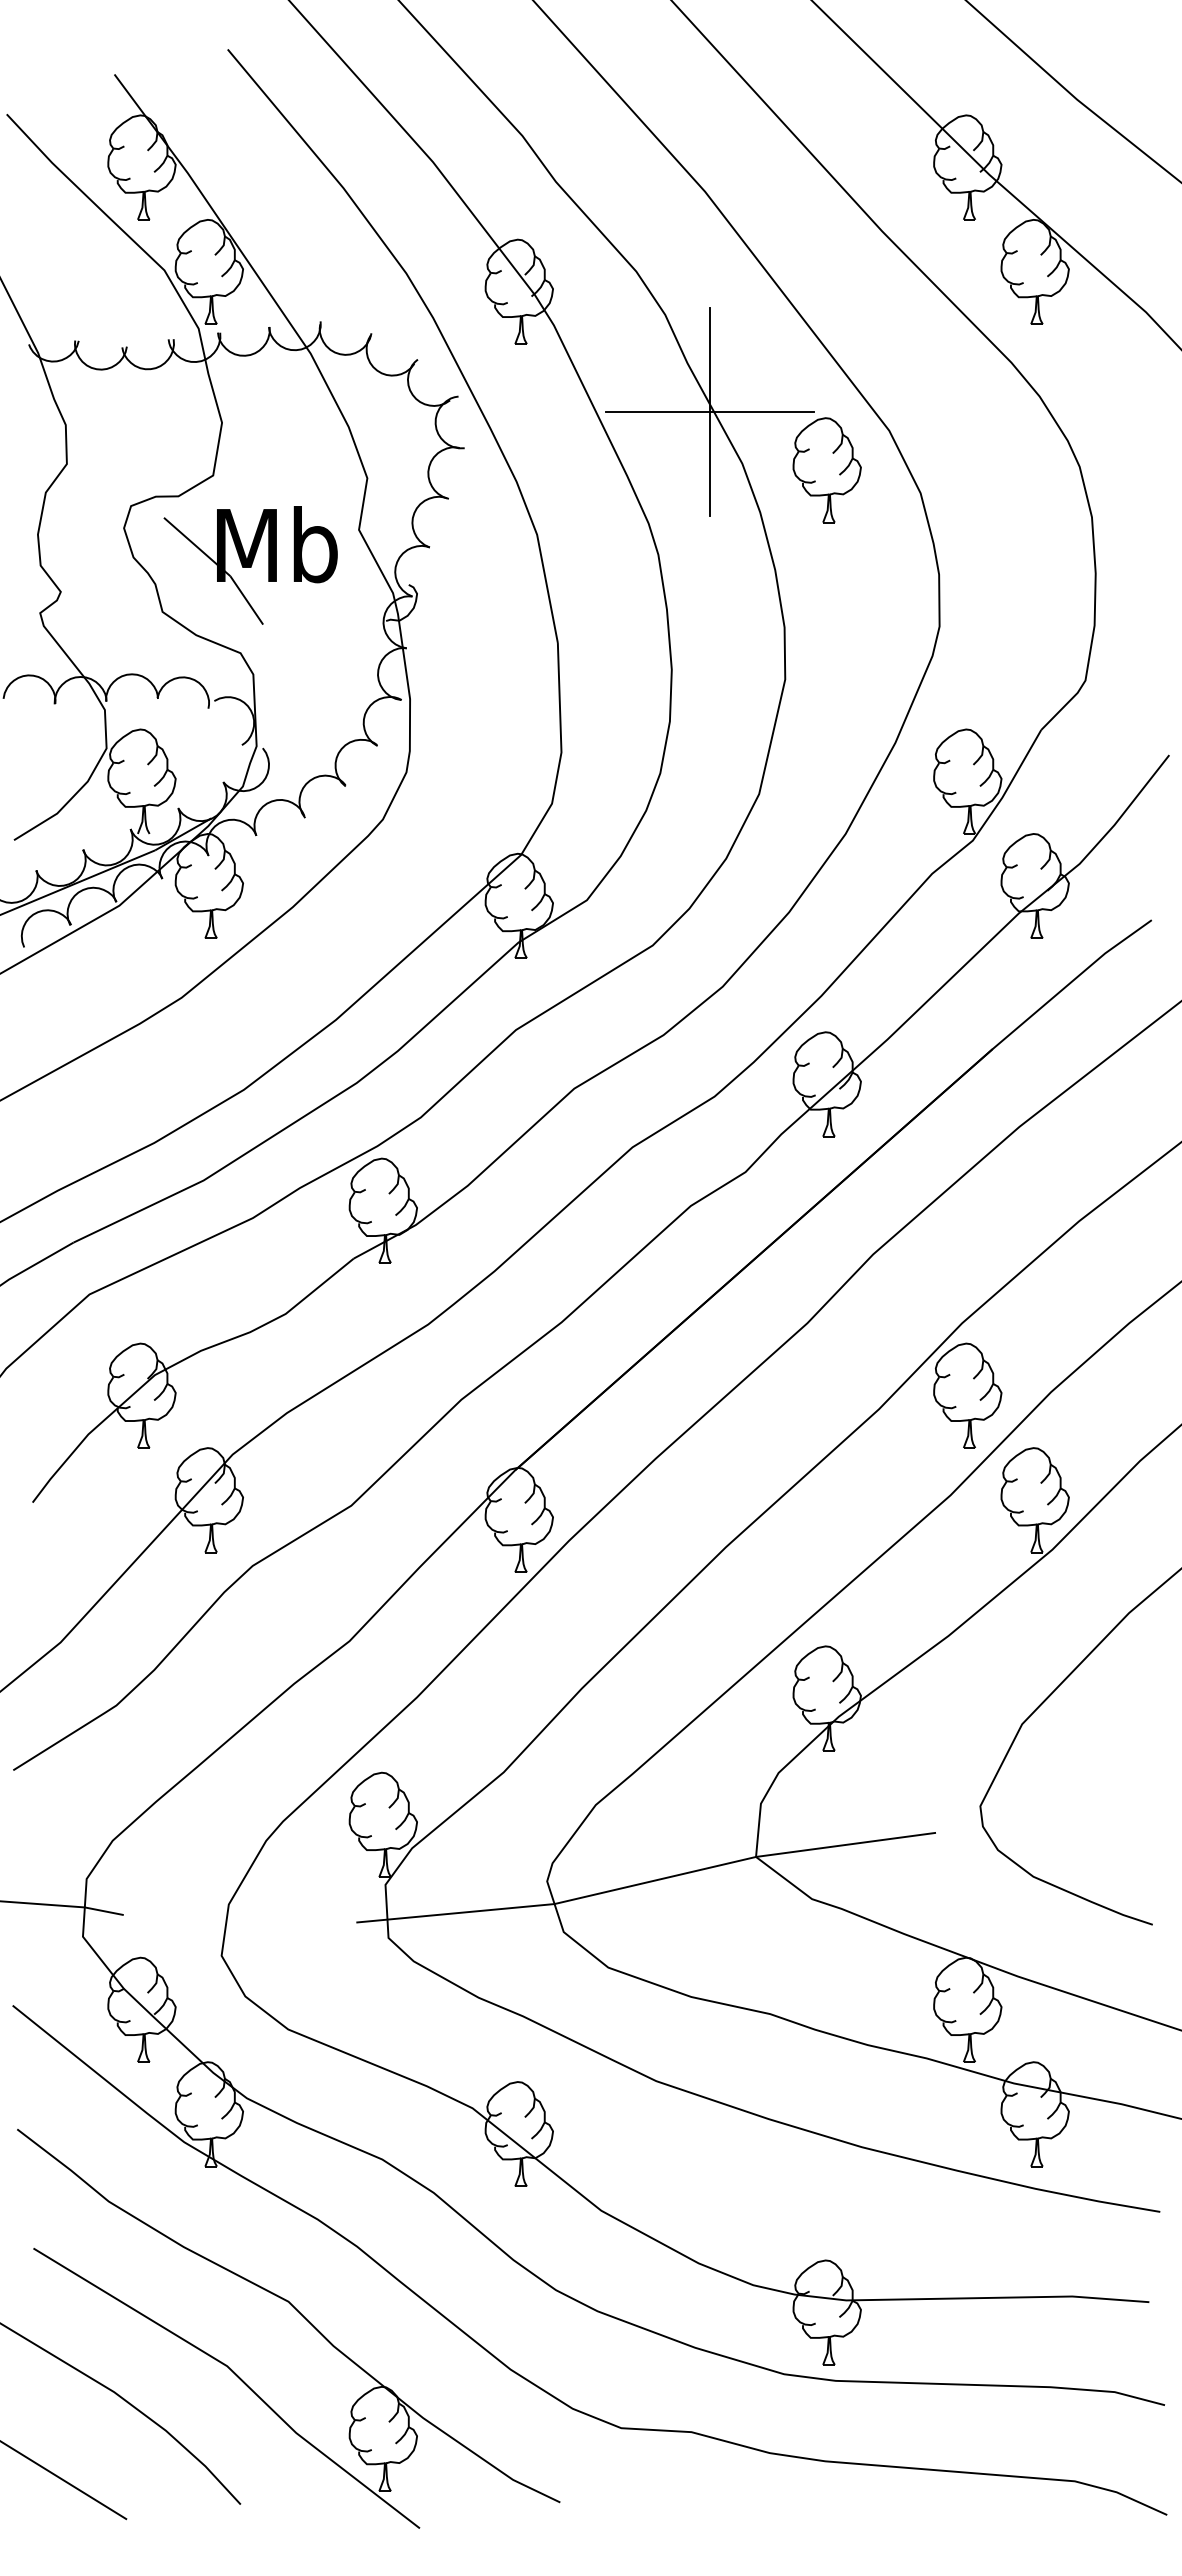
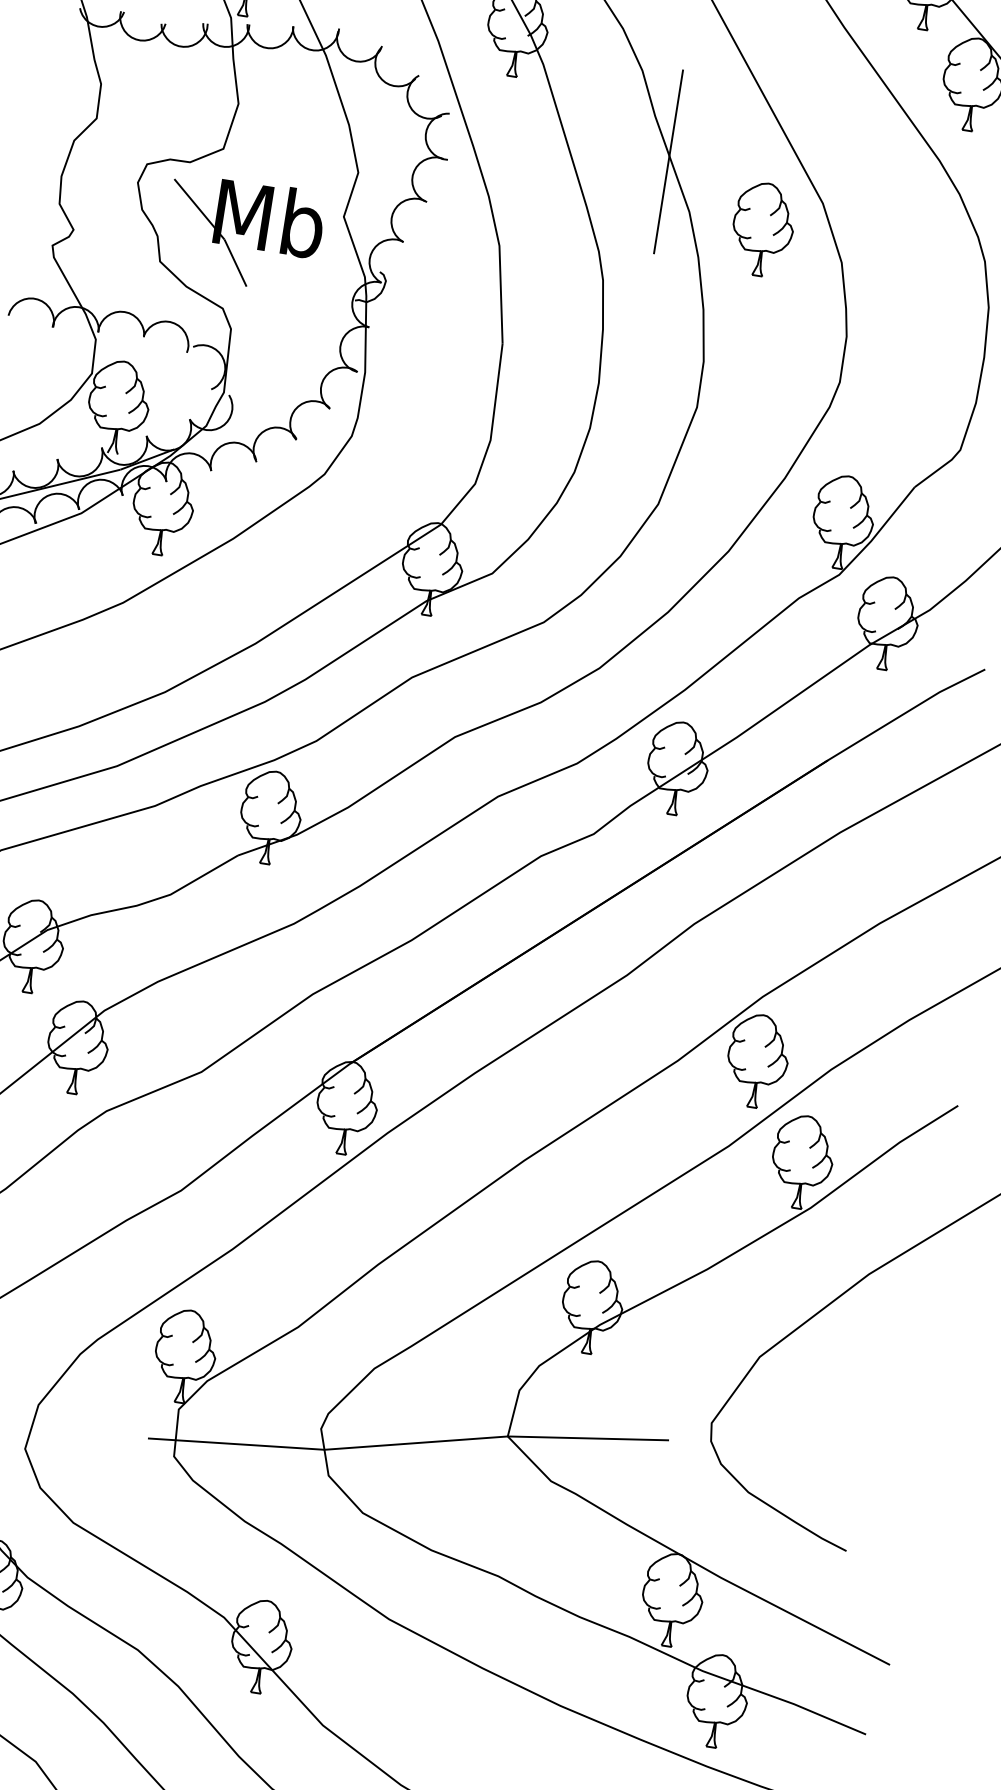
line: (710, 411) -> (668, 161), removed

